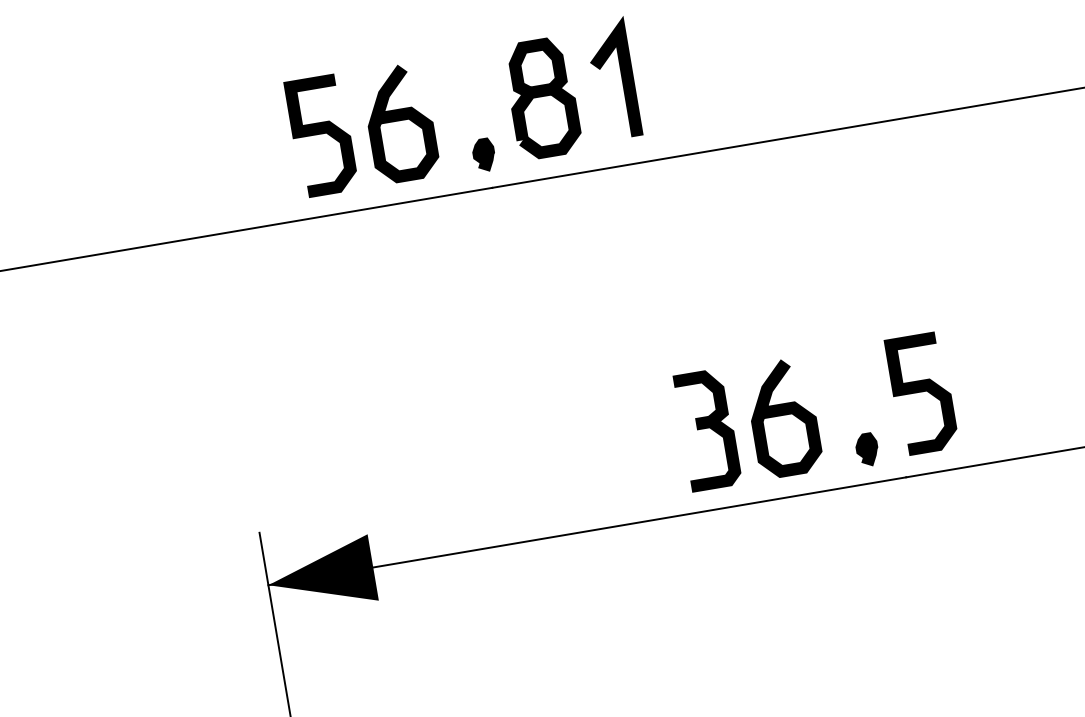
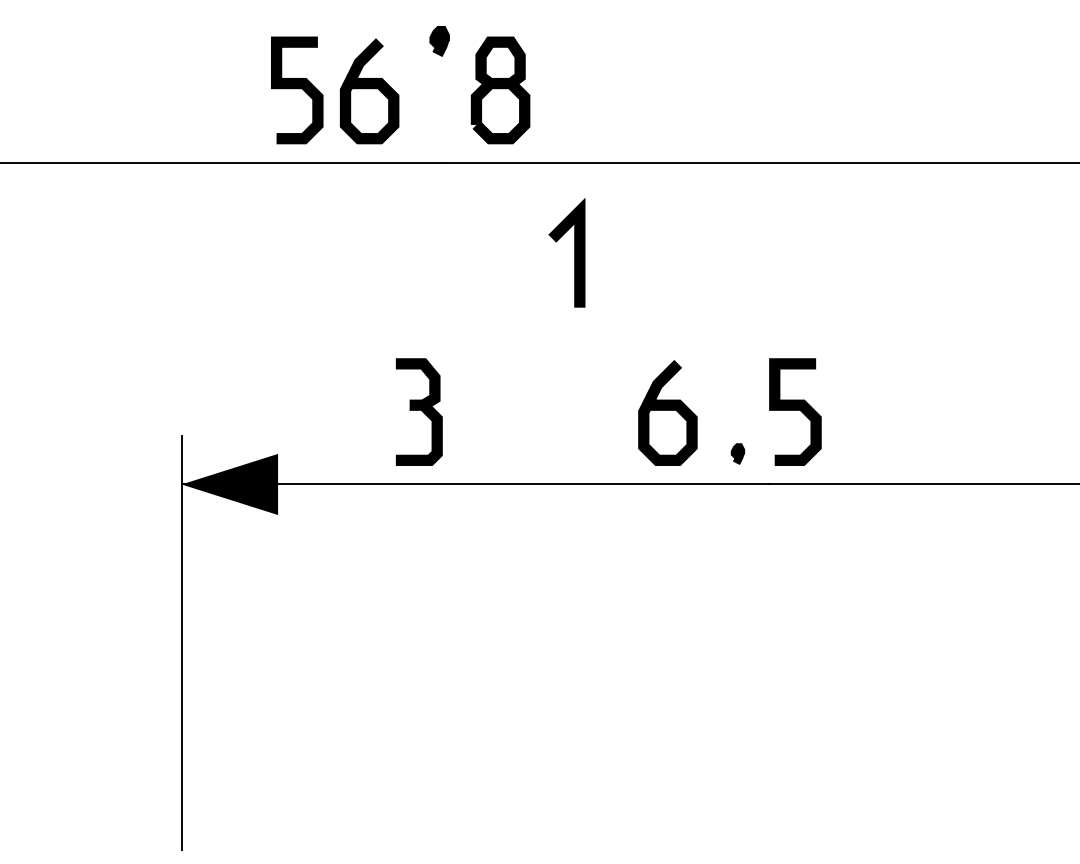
line: (621, 77) -> (574, 252), moved
part: (483, 155) -> (439, 41), moved
part: (706, 429) -> (418, 411), moved
part: (866, 449) -> (737, 453), size x0.7

